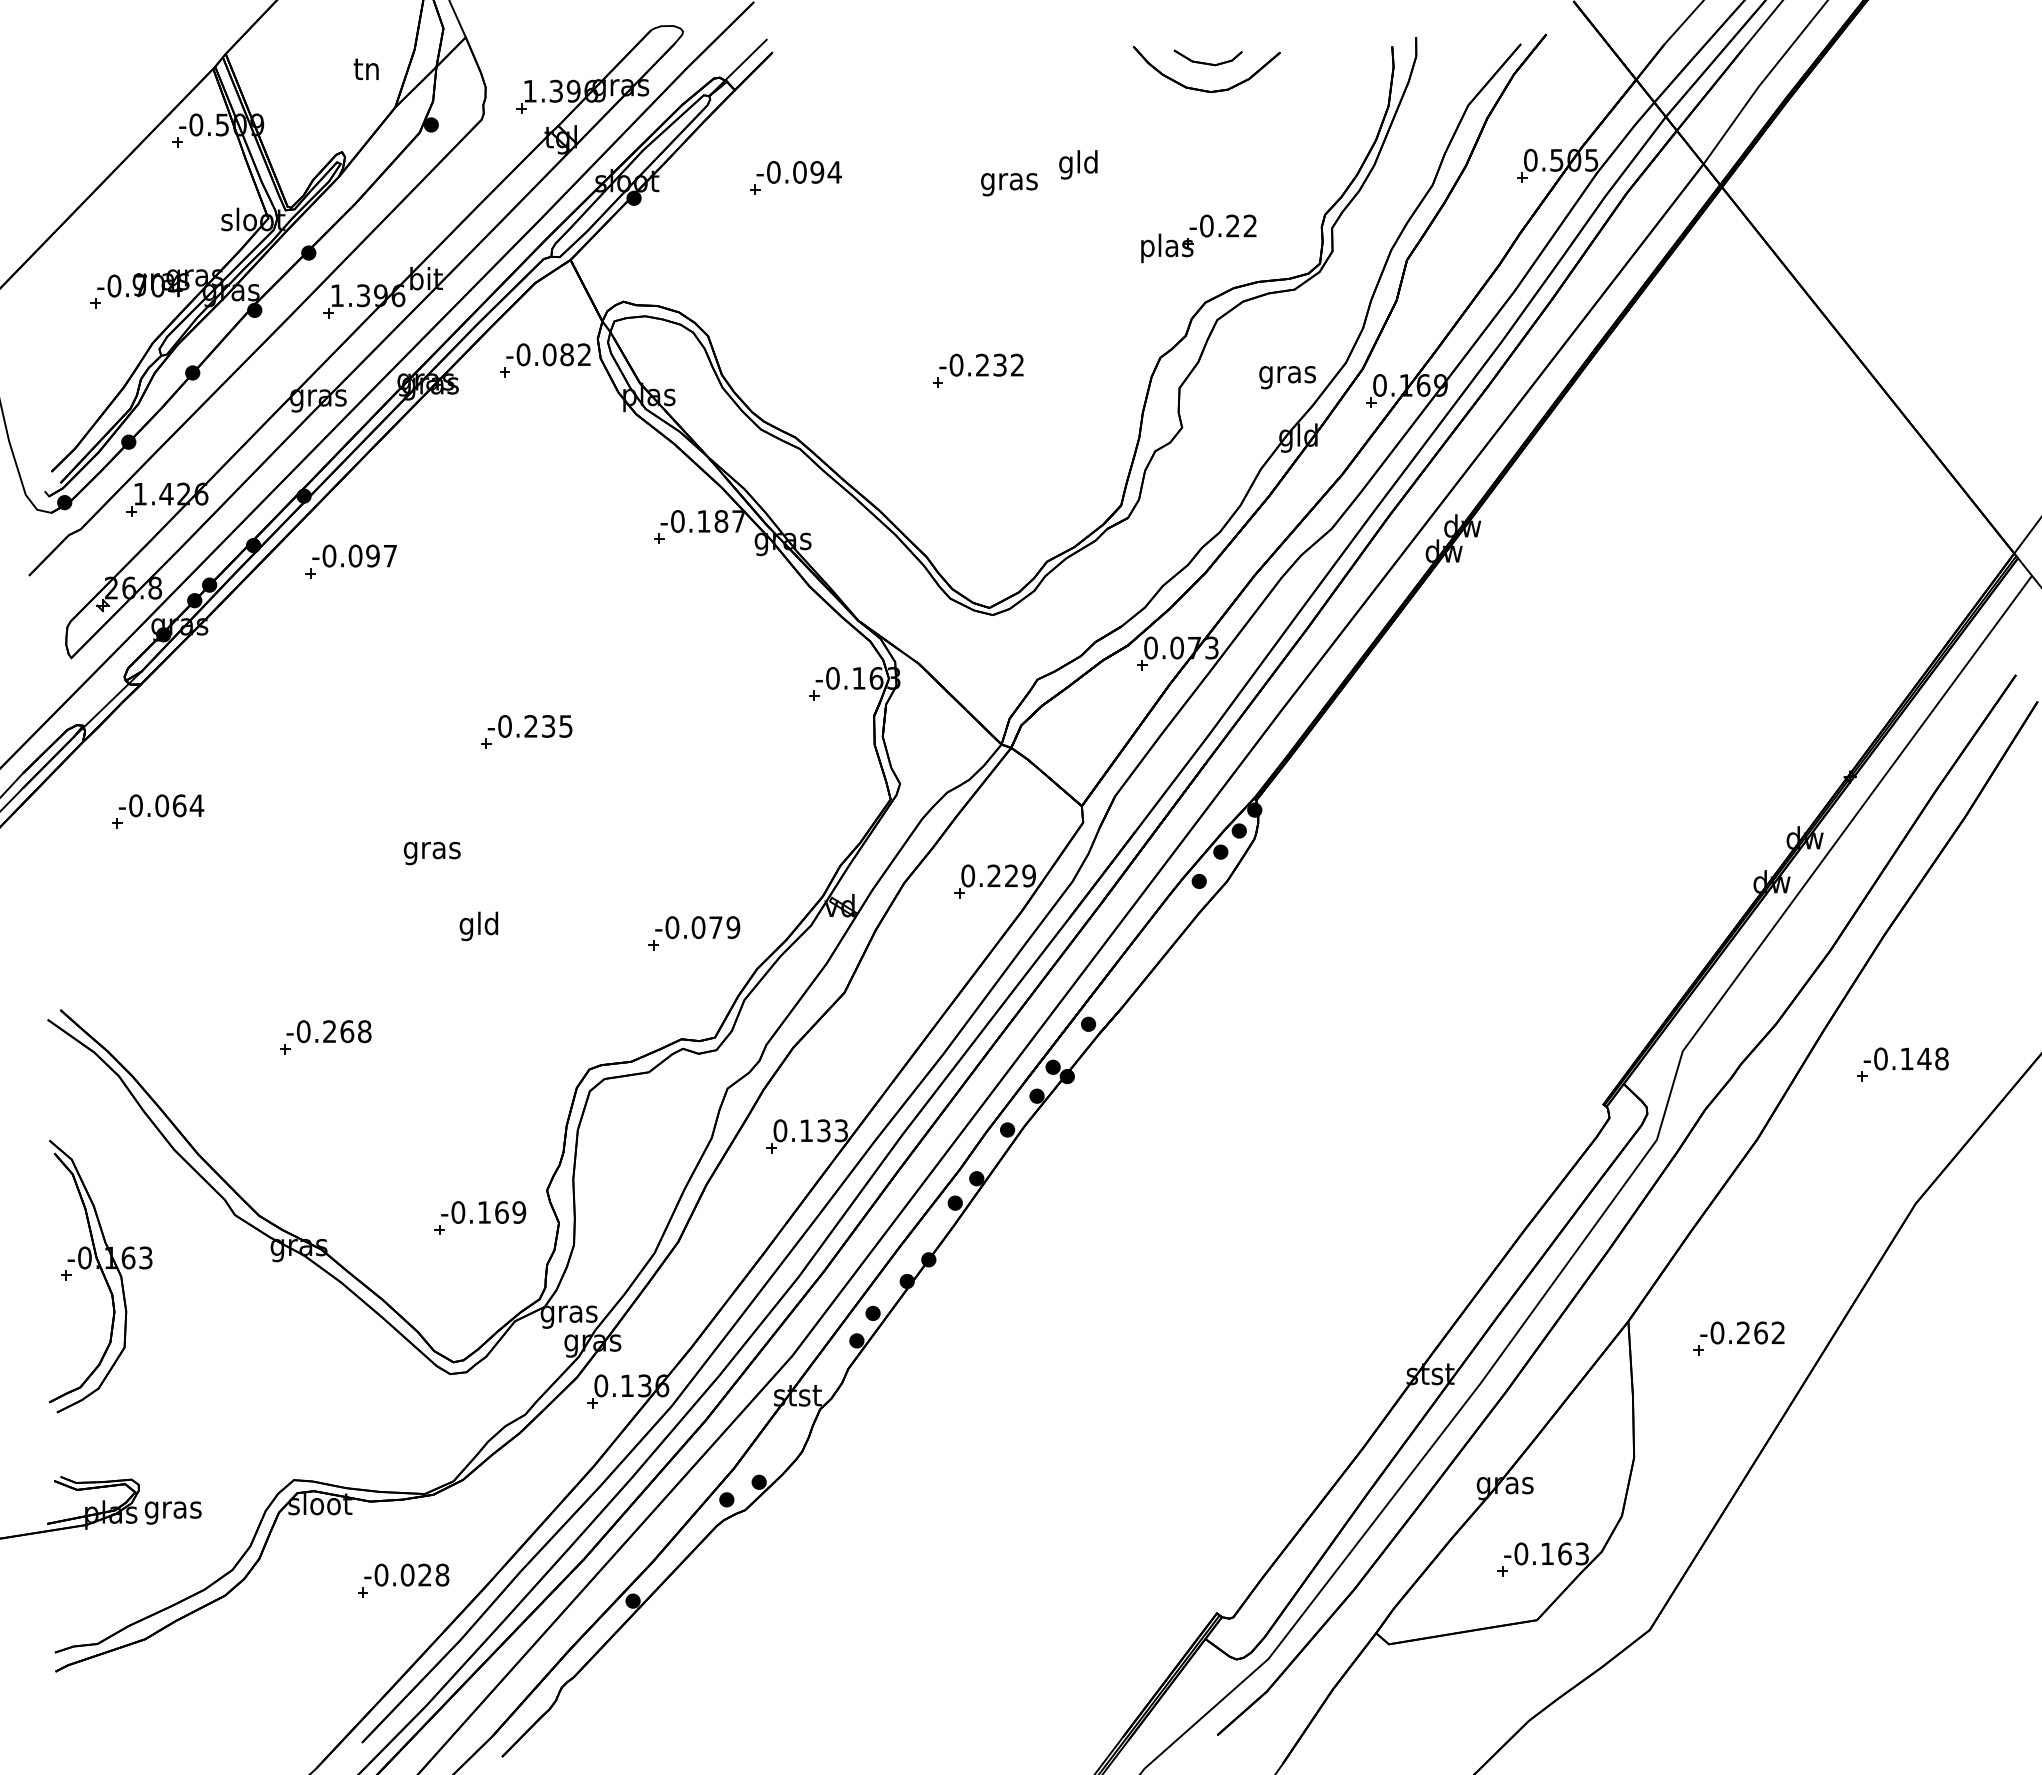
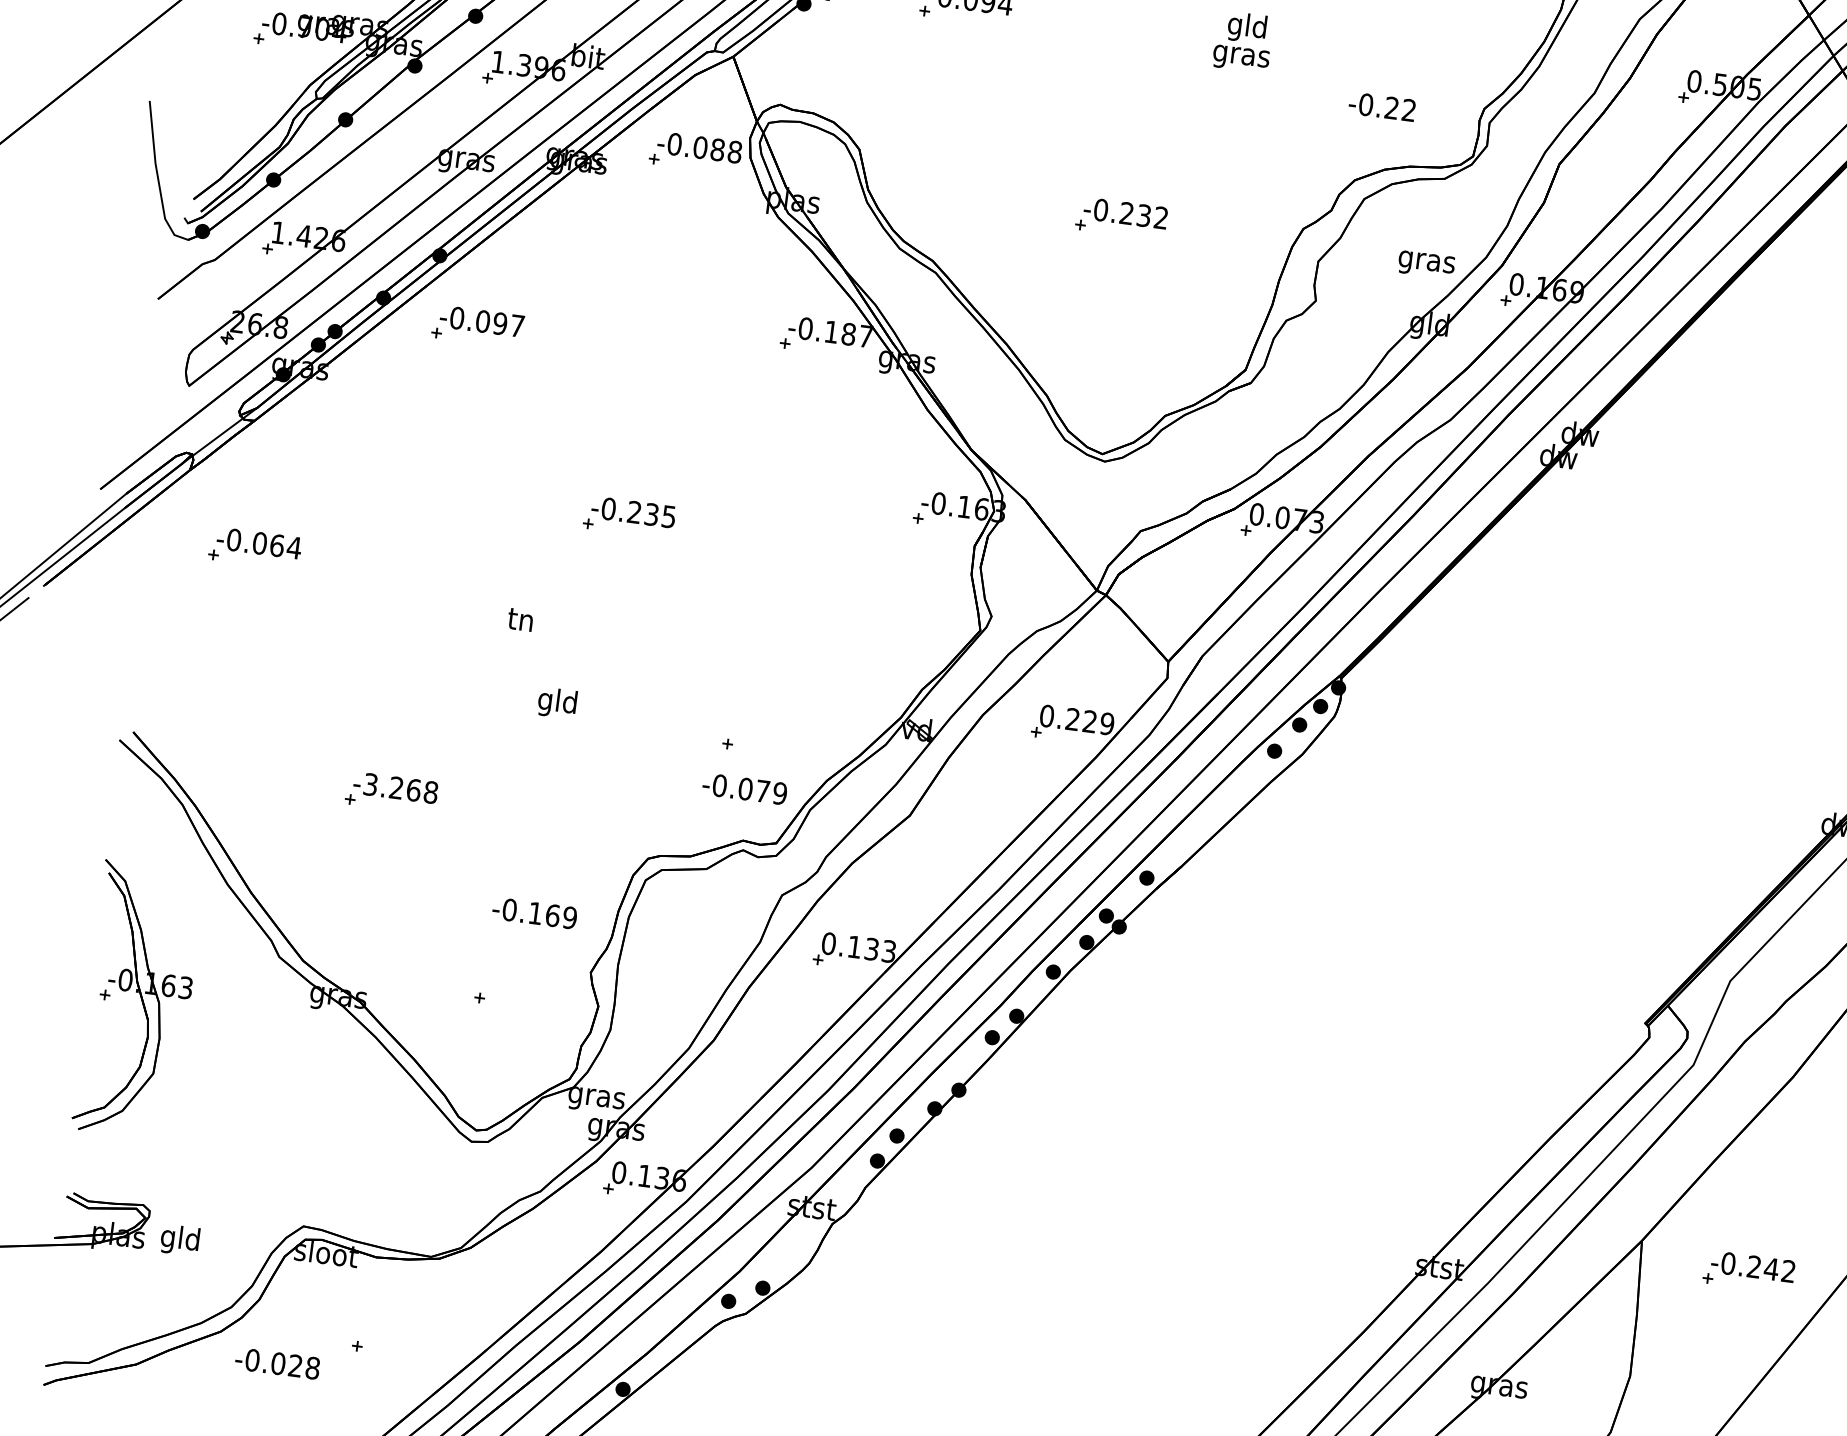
text: (1009, 184) -> (1241, 58), moved
part: (1167, 248) -> (1324, 121), removed
text: (584, 354) -> (734, 151), -0.082 -> -0.088
text: (431, 851) -> (520, 623), gras -> tn
text: (697, 927) -> (744, 788), moved
text: (303, 1031) -> (370, 784), -0.268 -> -3.268
text: (483, 1212) -> (534, 913), moved
text: (1760, 1332) -> (1771, 1268), -0.262 -> -0.242
text: (172, 1509) -> (179, 1239), gras -> gld
text: (406, 1574) -> (277, 1362), moved

